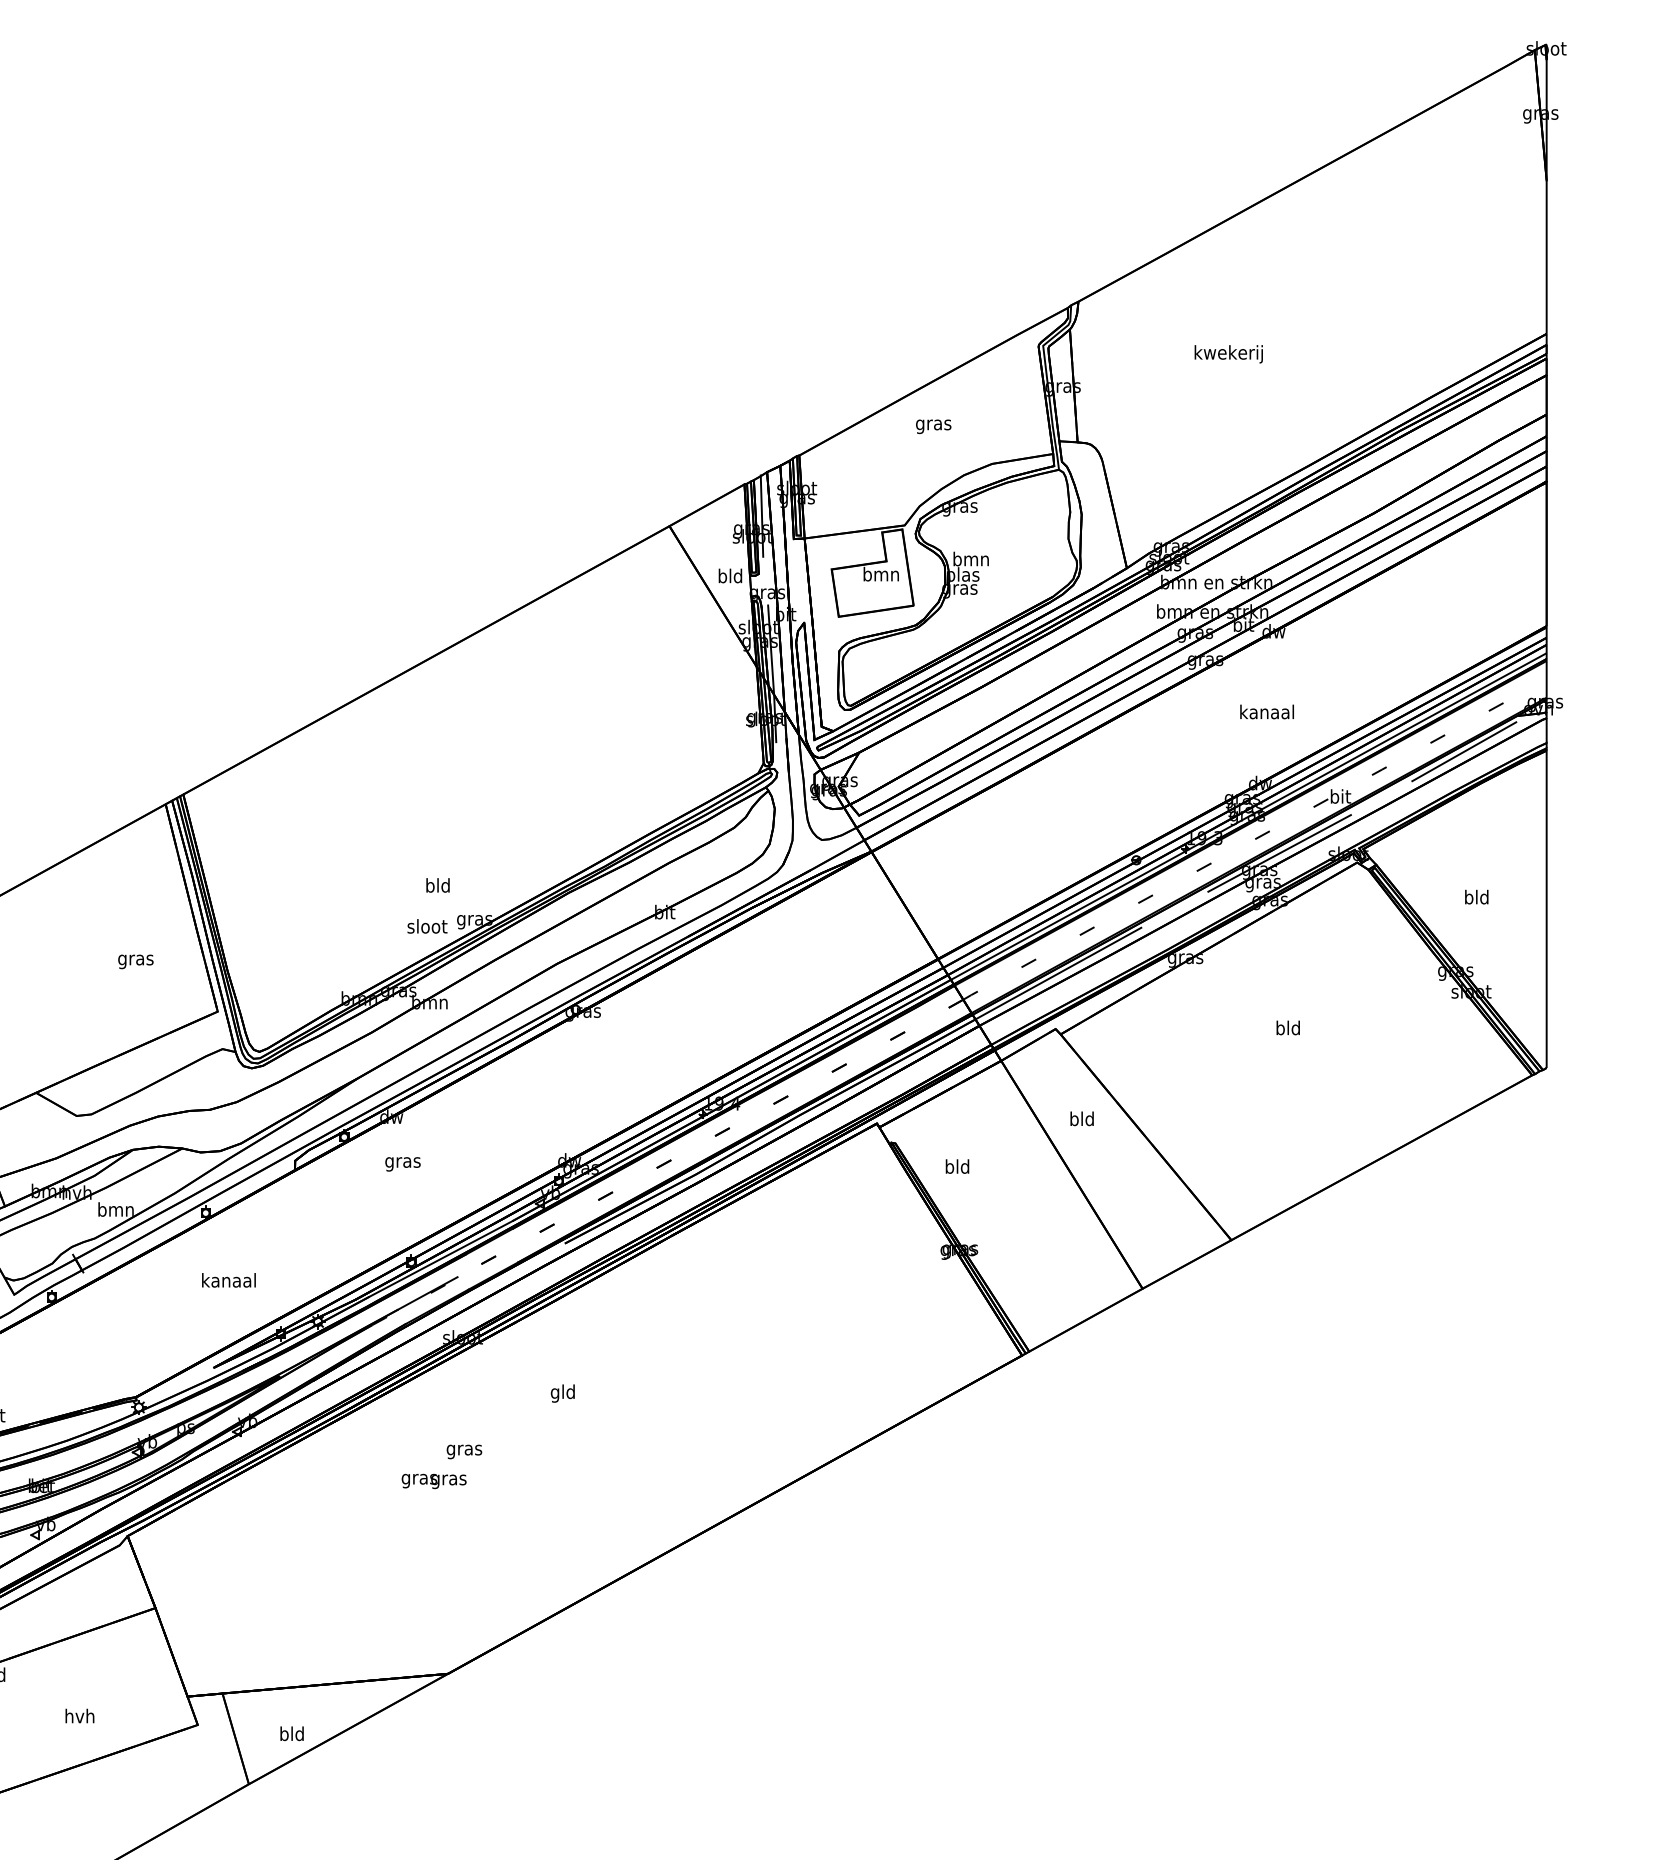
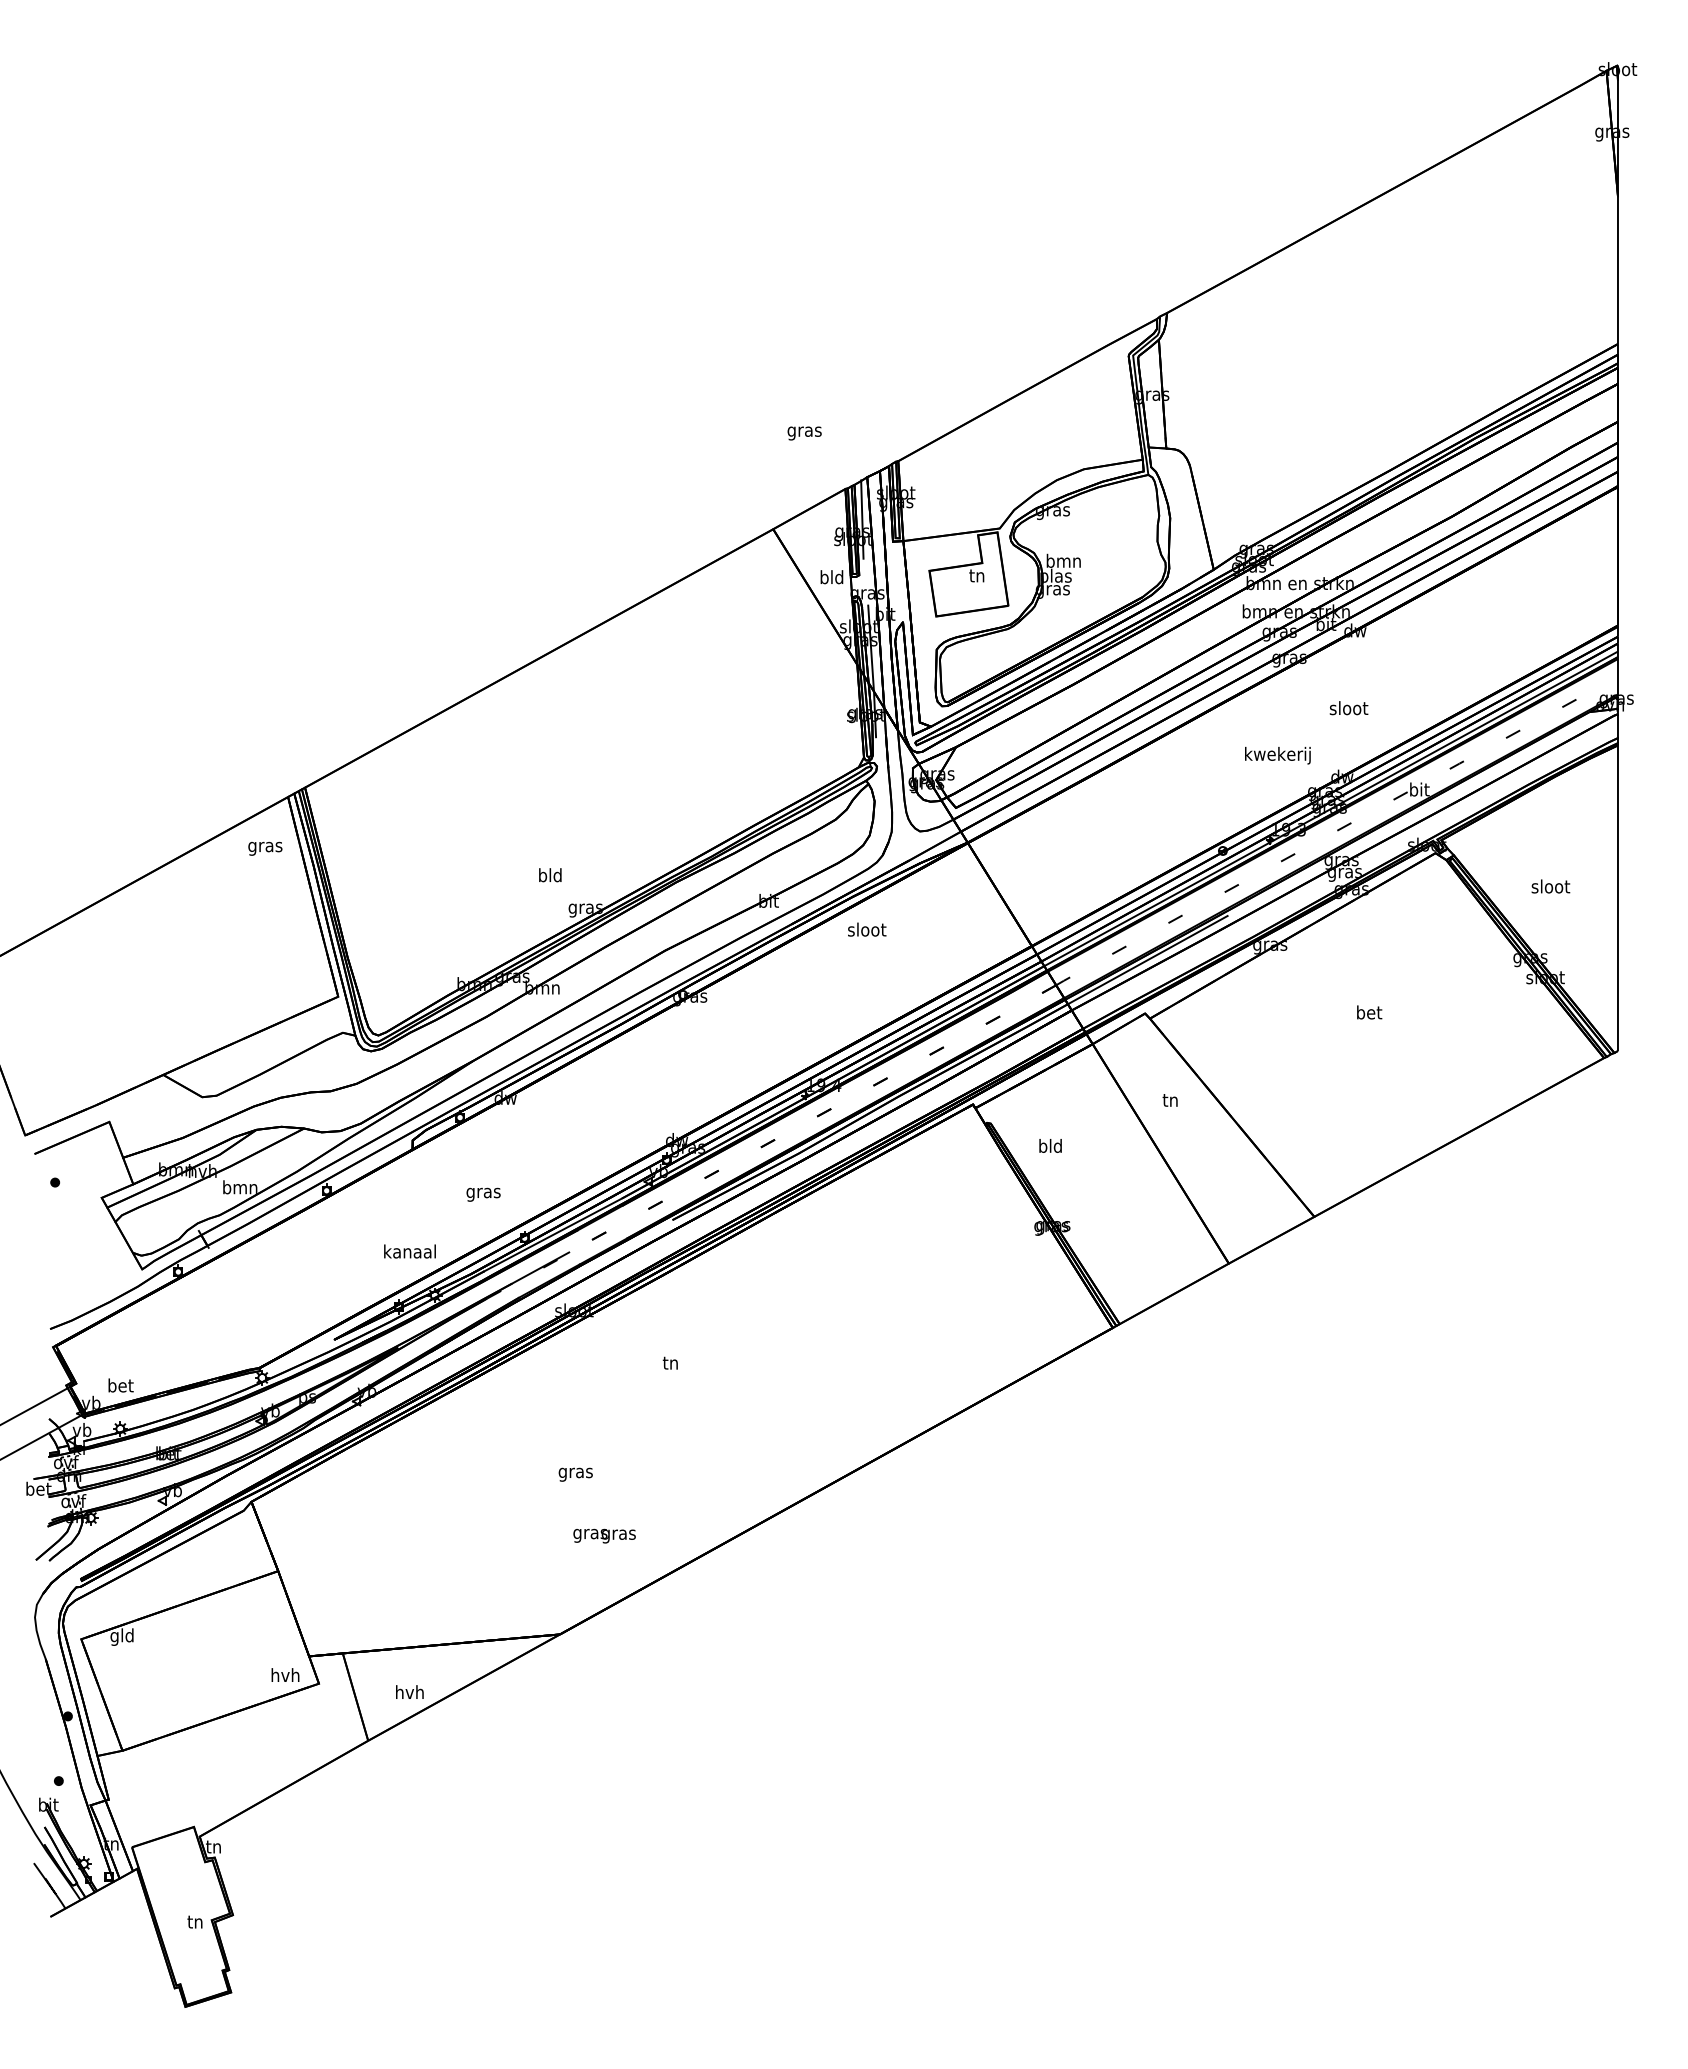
text: (1228, 354) -> (1277, 755), moved
text: (933, 426) -> (804, 433), moved
text: (881, 574) -> (977, 575), bmn -> tn
text: (1266, 712) -> (1348, 708), kanaal -> sloot
line: (1464, 751) -> (1538, 746), removed
line: (1279, 853) -> (1360, 844), removed
text: (1476, 897) -> (1550, 886), bld -> sloot
text: (427, 926) -> (867, 929), moved
text: (136, 961) -> (265, 848), moved
text: (1288, 1028) -> (1369, 1012), bld -> bet
text: (1082, 1118) -> (1170, 1099), bld -> tn
text: (402, 1164) -> (483, 1194), moved
text: (228, 1280) -> (409, 1251), moved
text: (562, 1393) -> (670, 1364), gld -> tn
text: (464, 1451) -> (575, 1474), moved
text: (434, 1480) -> (604, 1535), moved
text: (79, 1715) -> (285, 1674), moved
text: (291, 1734) -> (409, 1692), bld -> hvh

